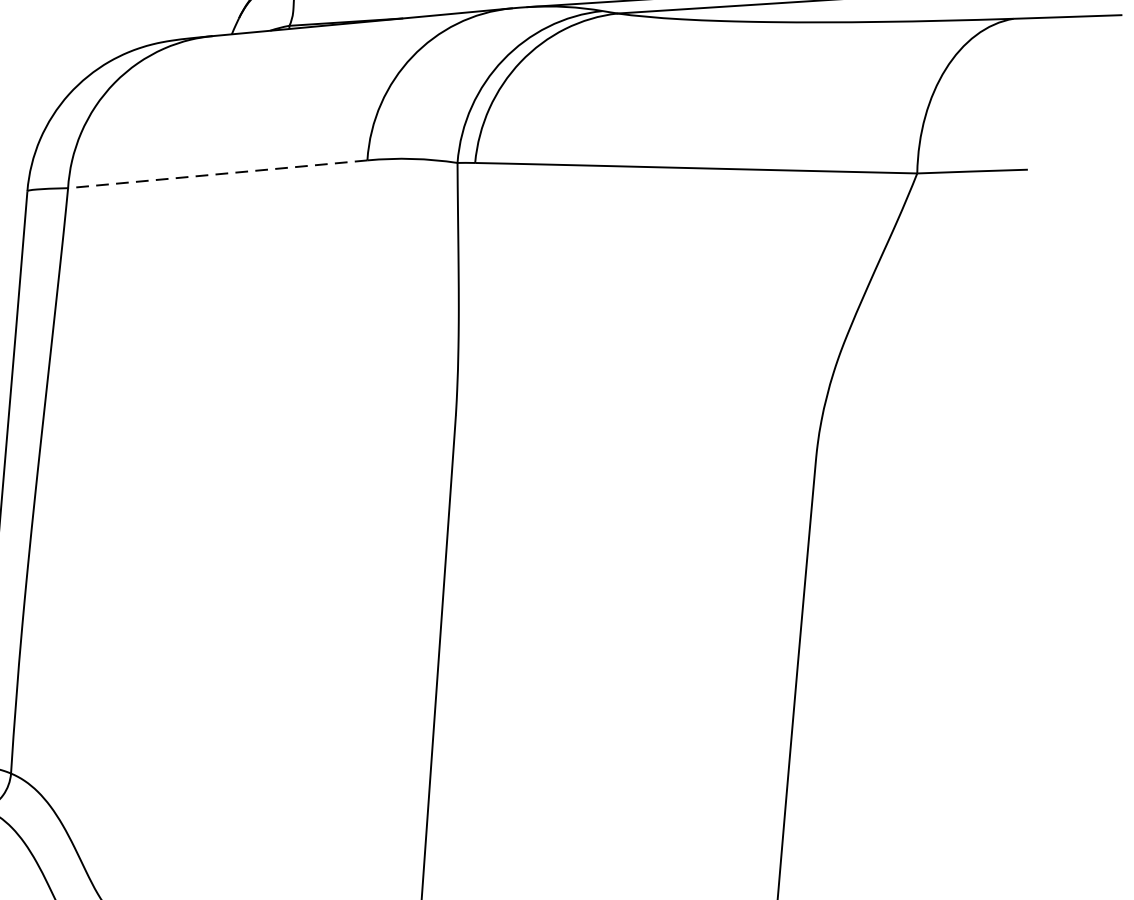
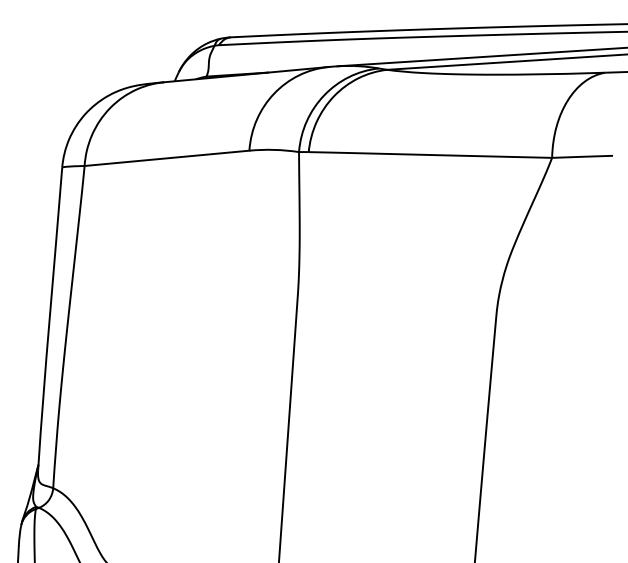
line: (218, 174) -> (167, 158), dashed -> solid

